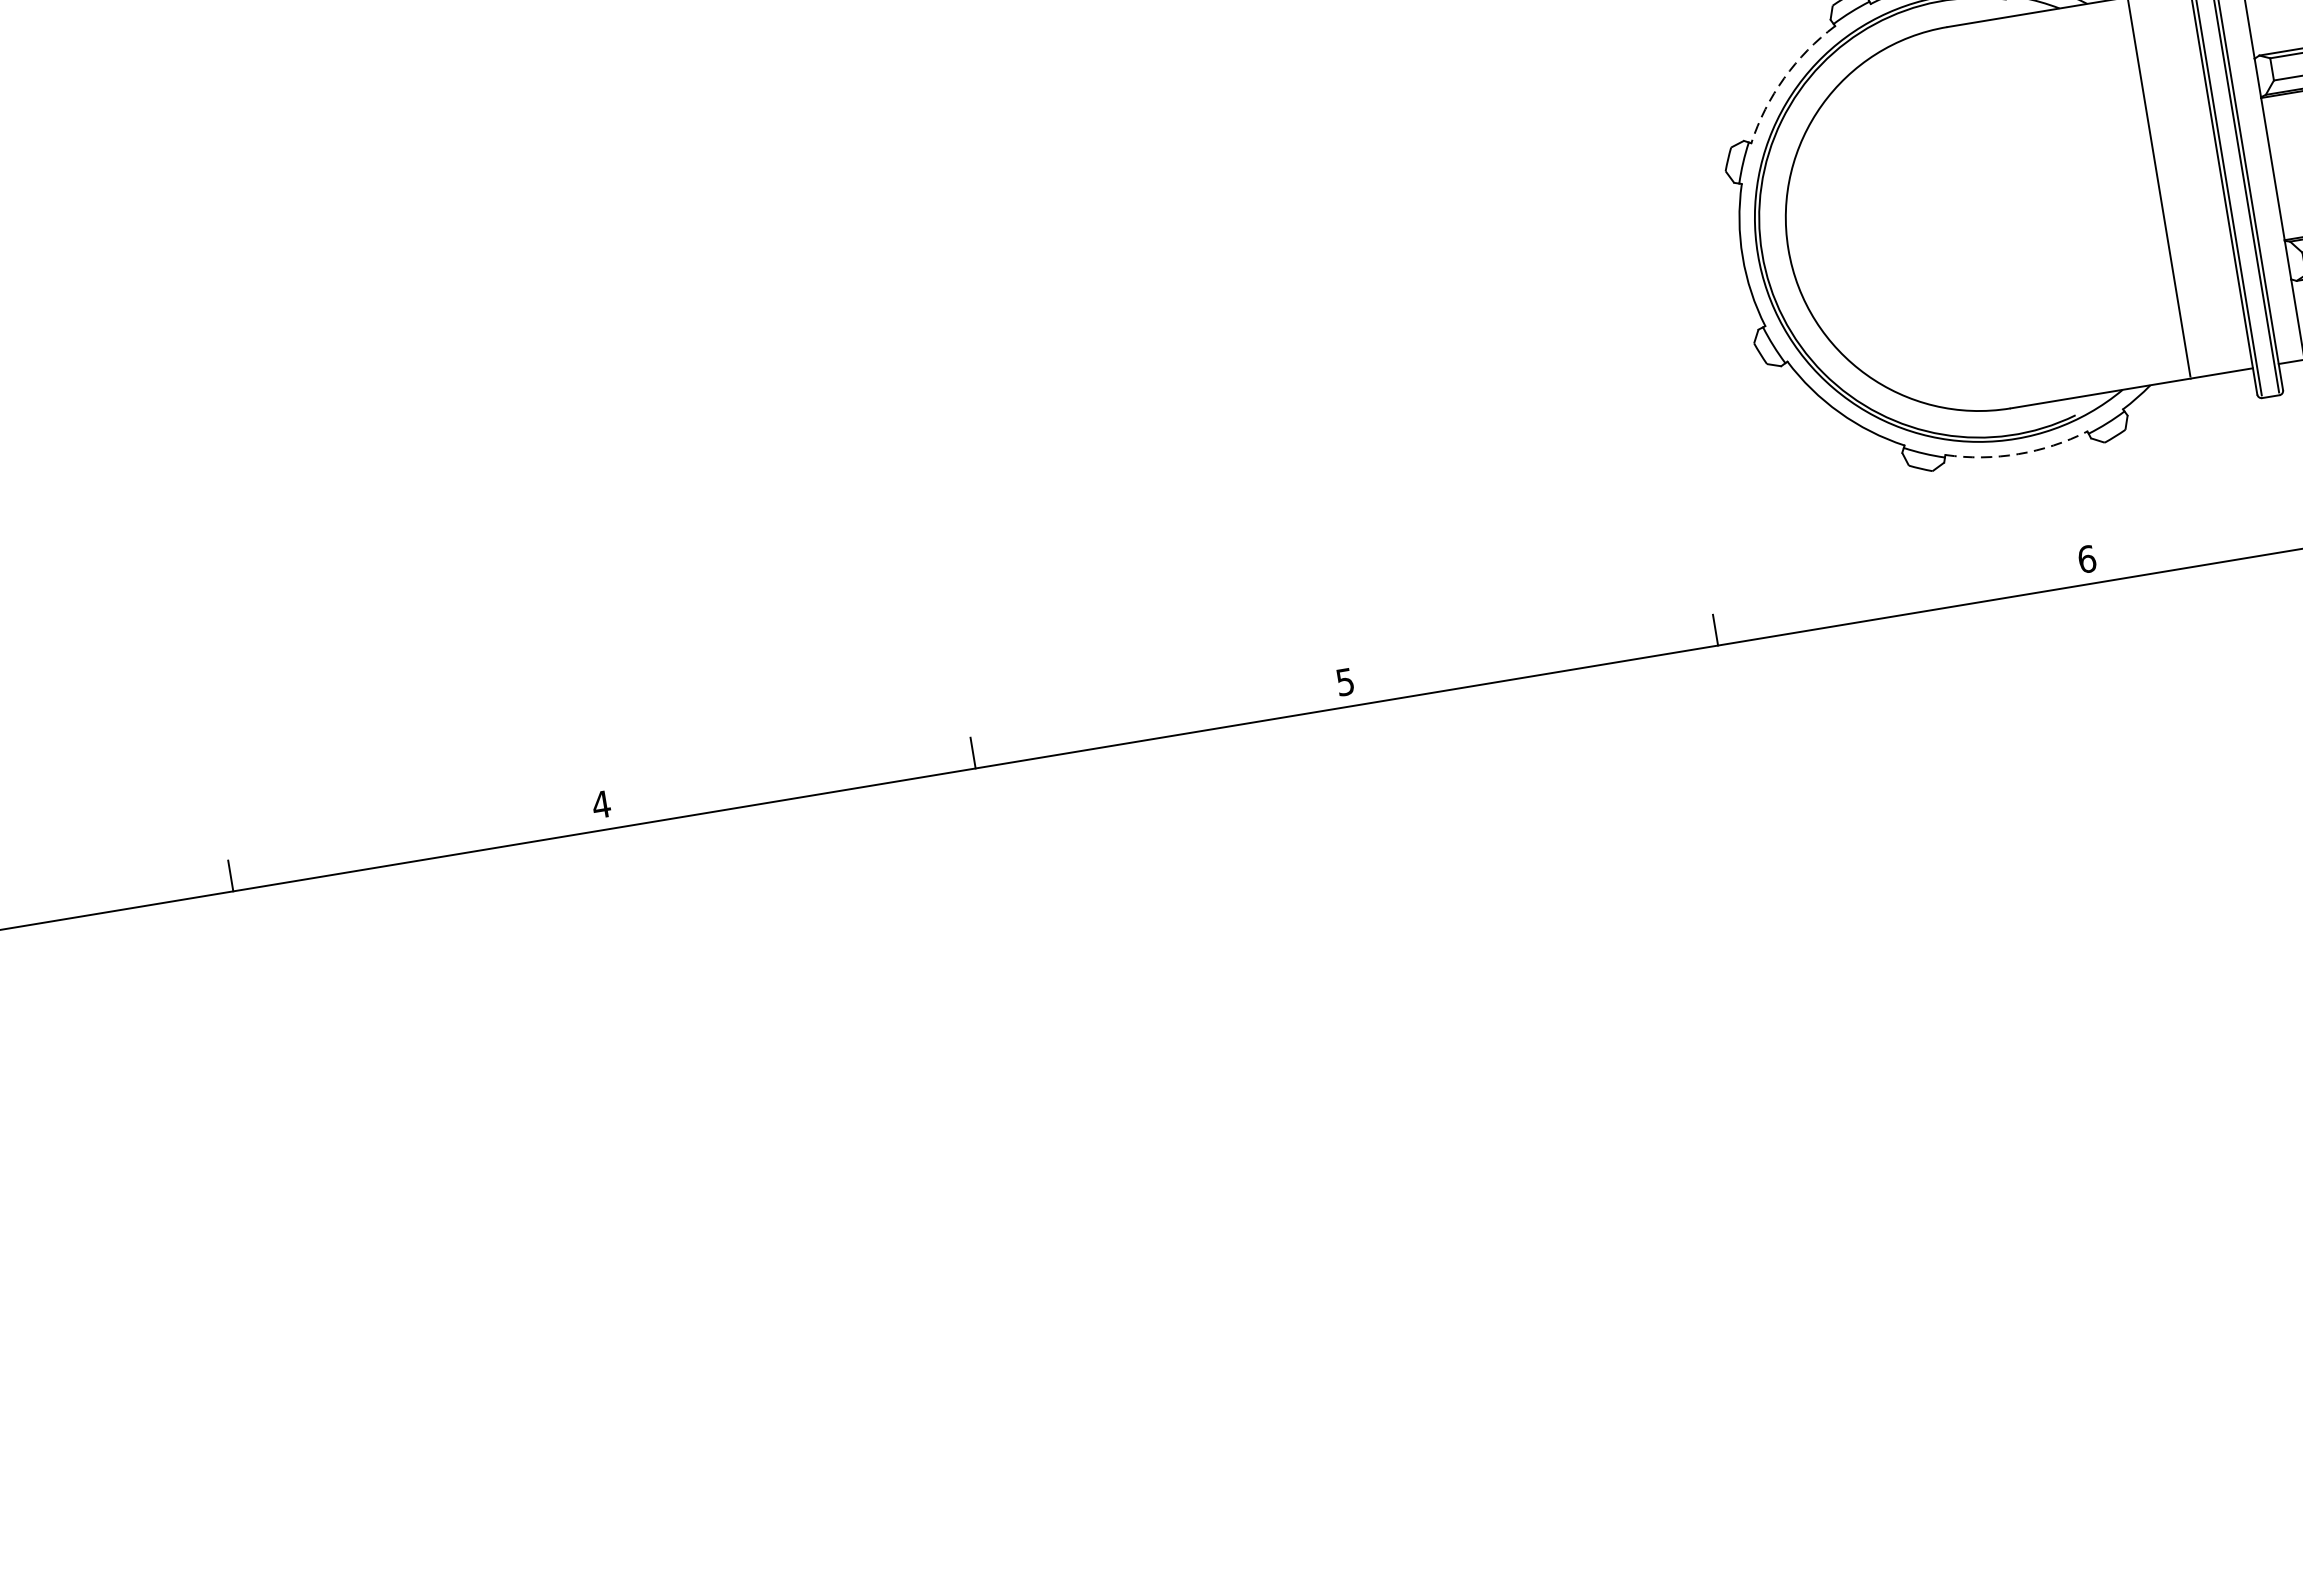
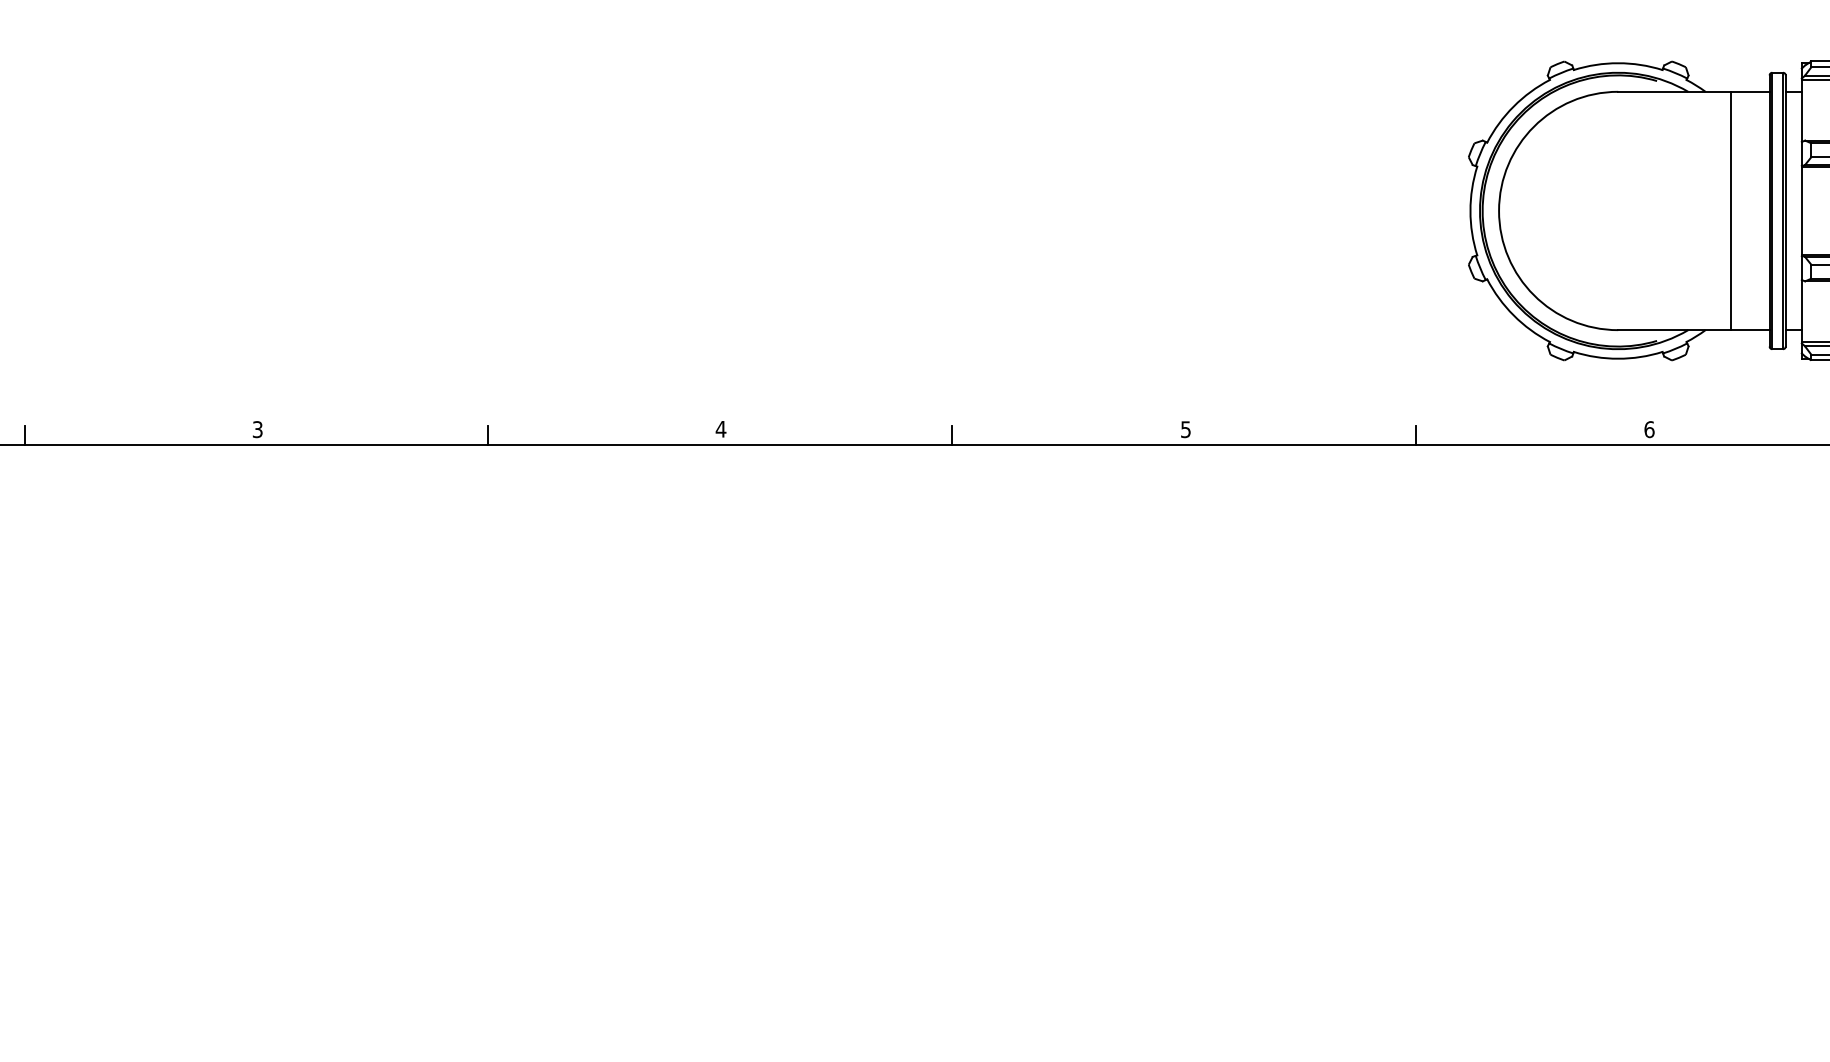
arc: (1783, 78) -> (1513, 106), dashed -> solid
arc: (2018, 453) -> (1618, 358), dashed -> solid

